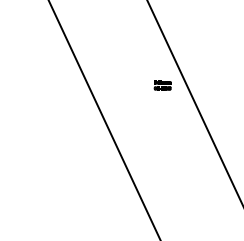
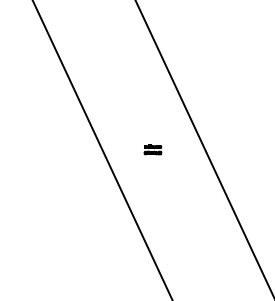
part: (162, 85) -> (152, 149), moved

